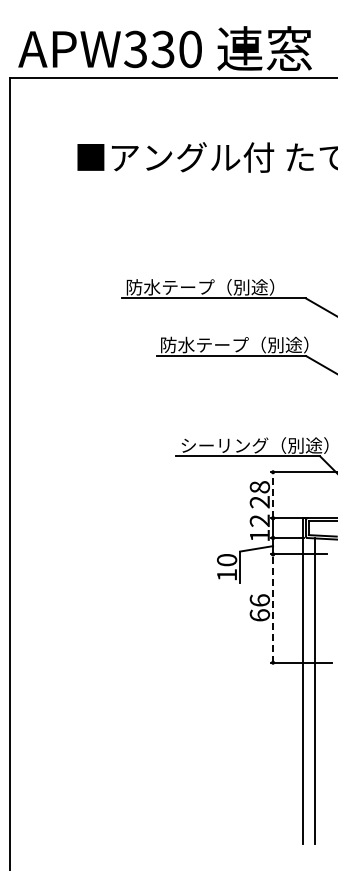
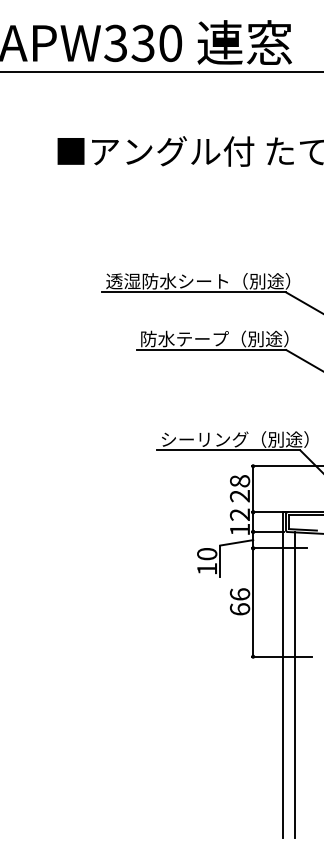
text: (217, 287) -> (197, 281), 防水テープ（別途） -> 透湿防水シート（別途）
line: (273, 495) -> (253, 489), dashed -> solid
line: (273, 608) -> (253, 602), dashed -> solid

